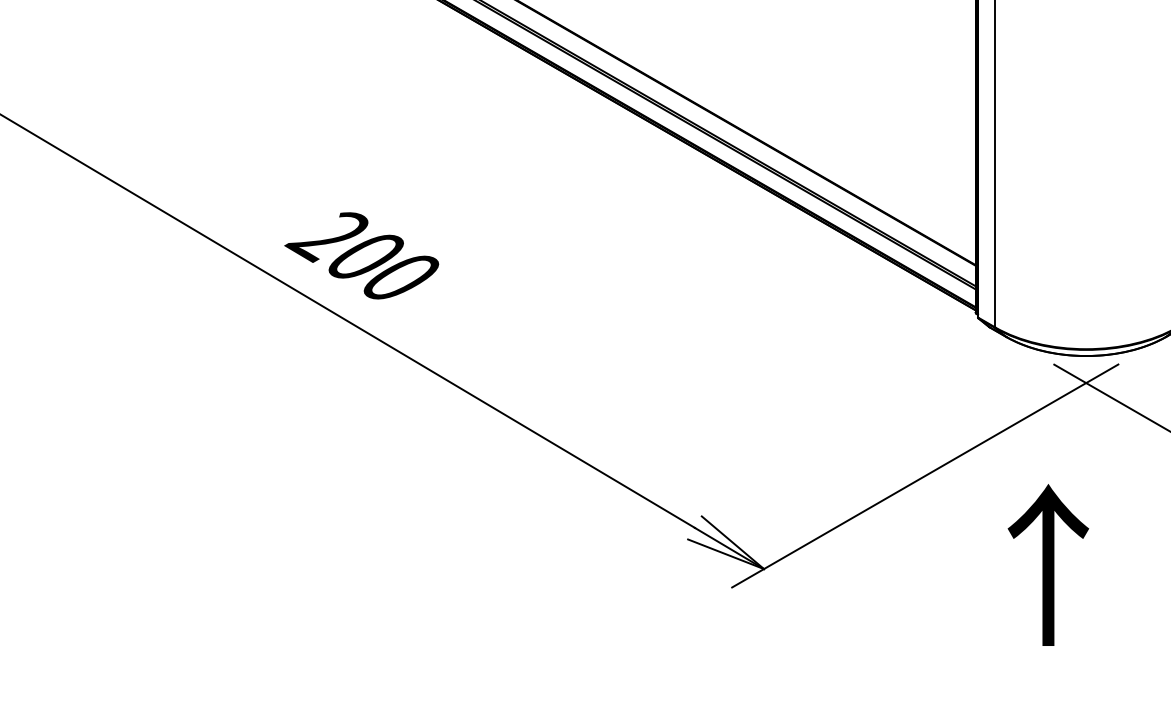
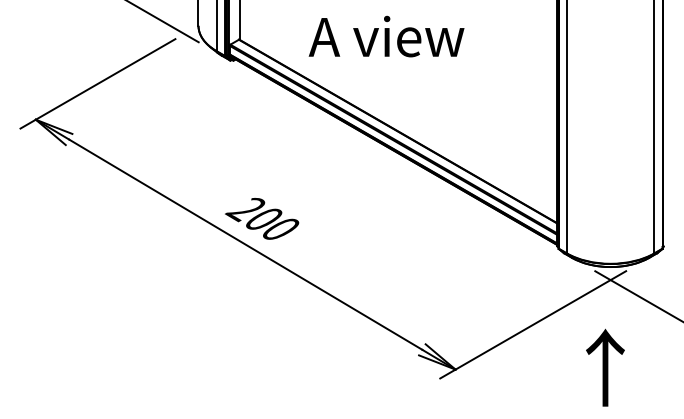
text: (1048, 564) -> (605, 367), moved

